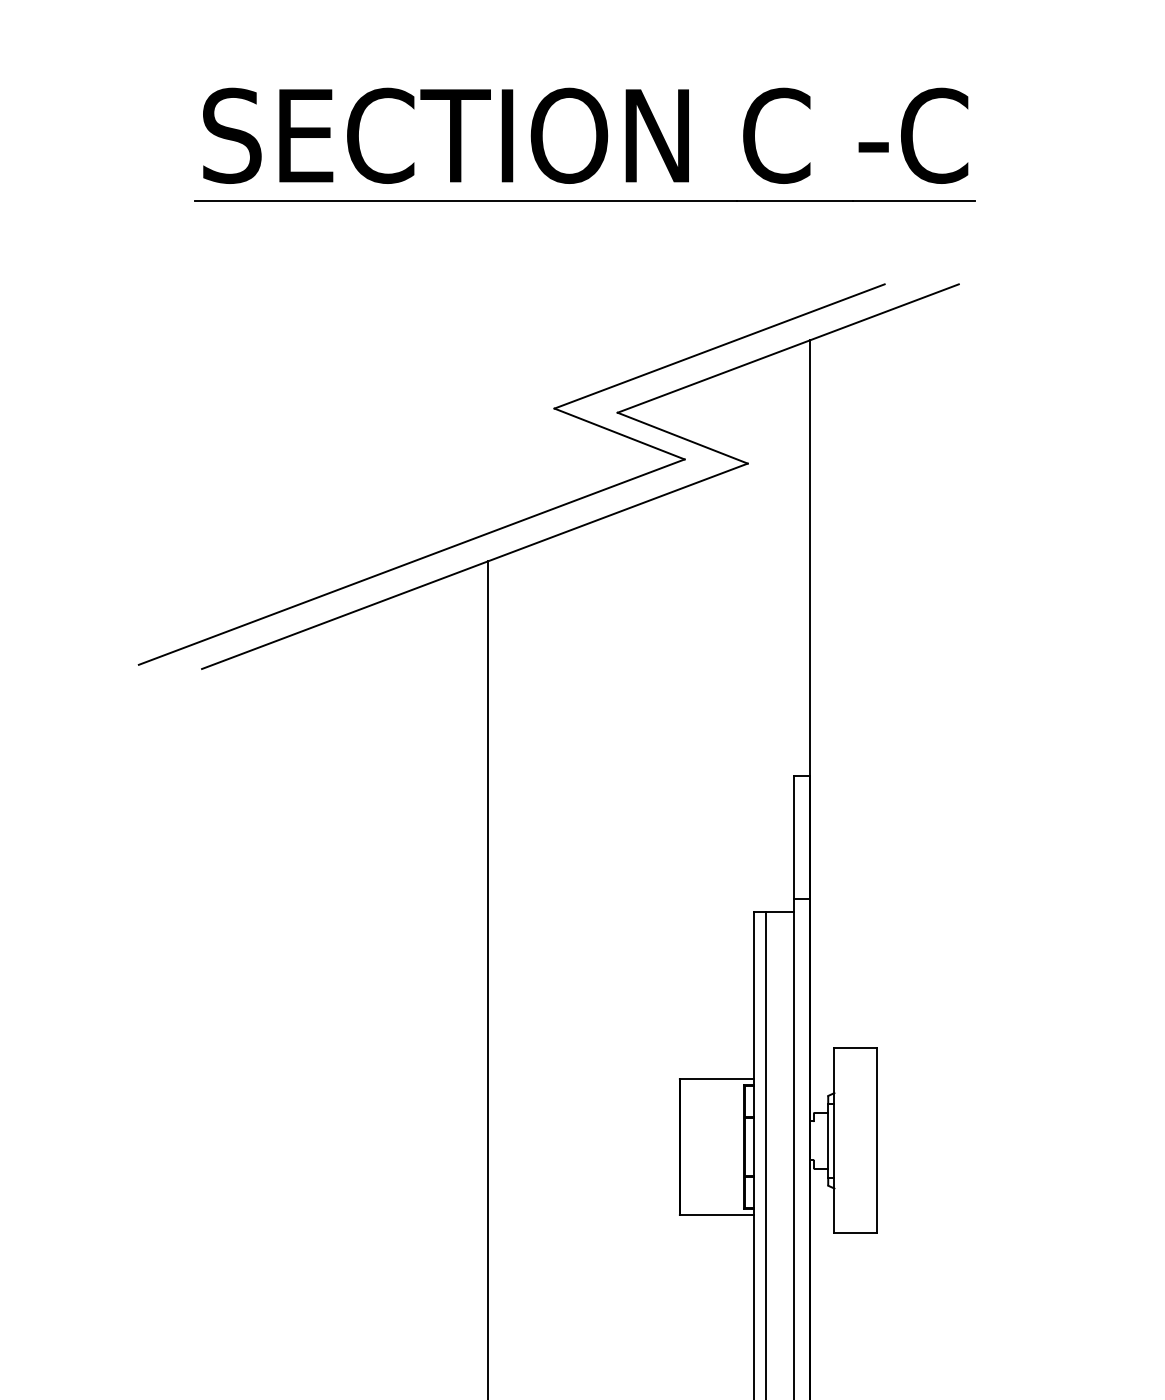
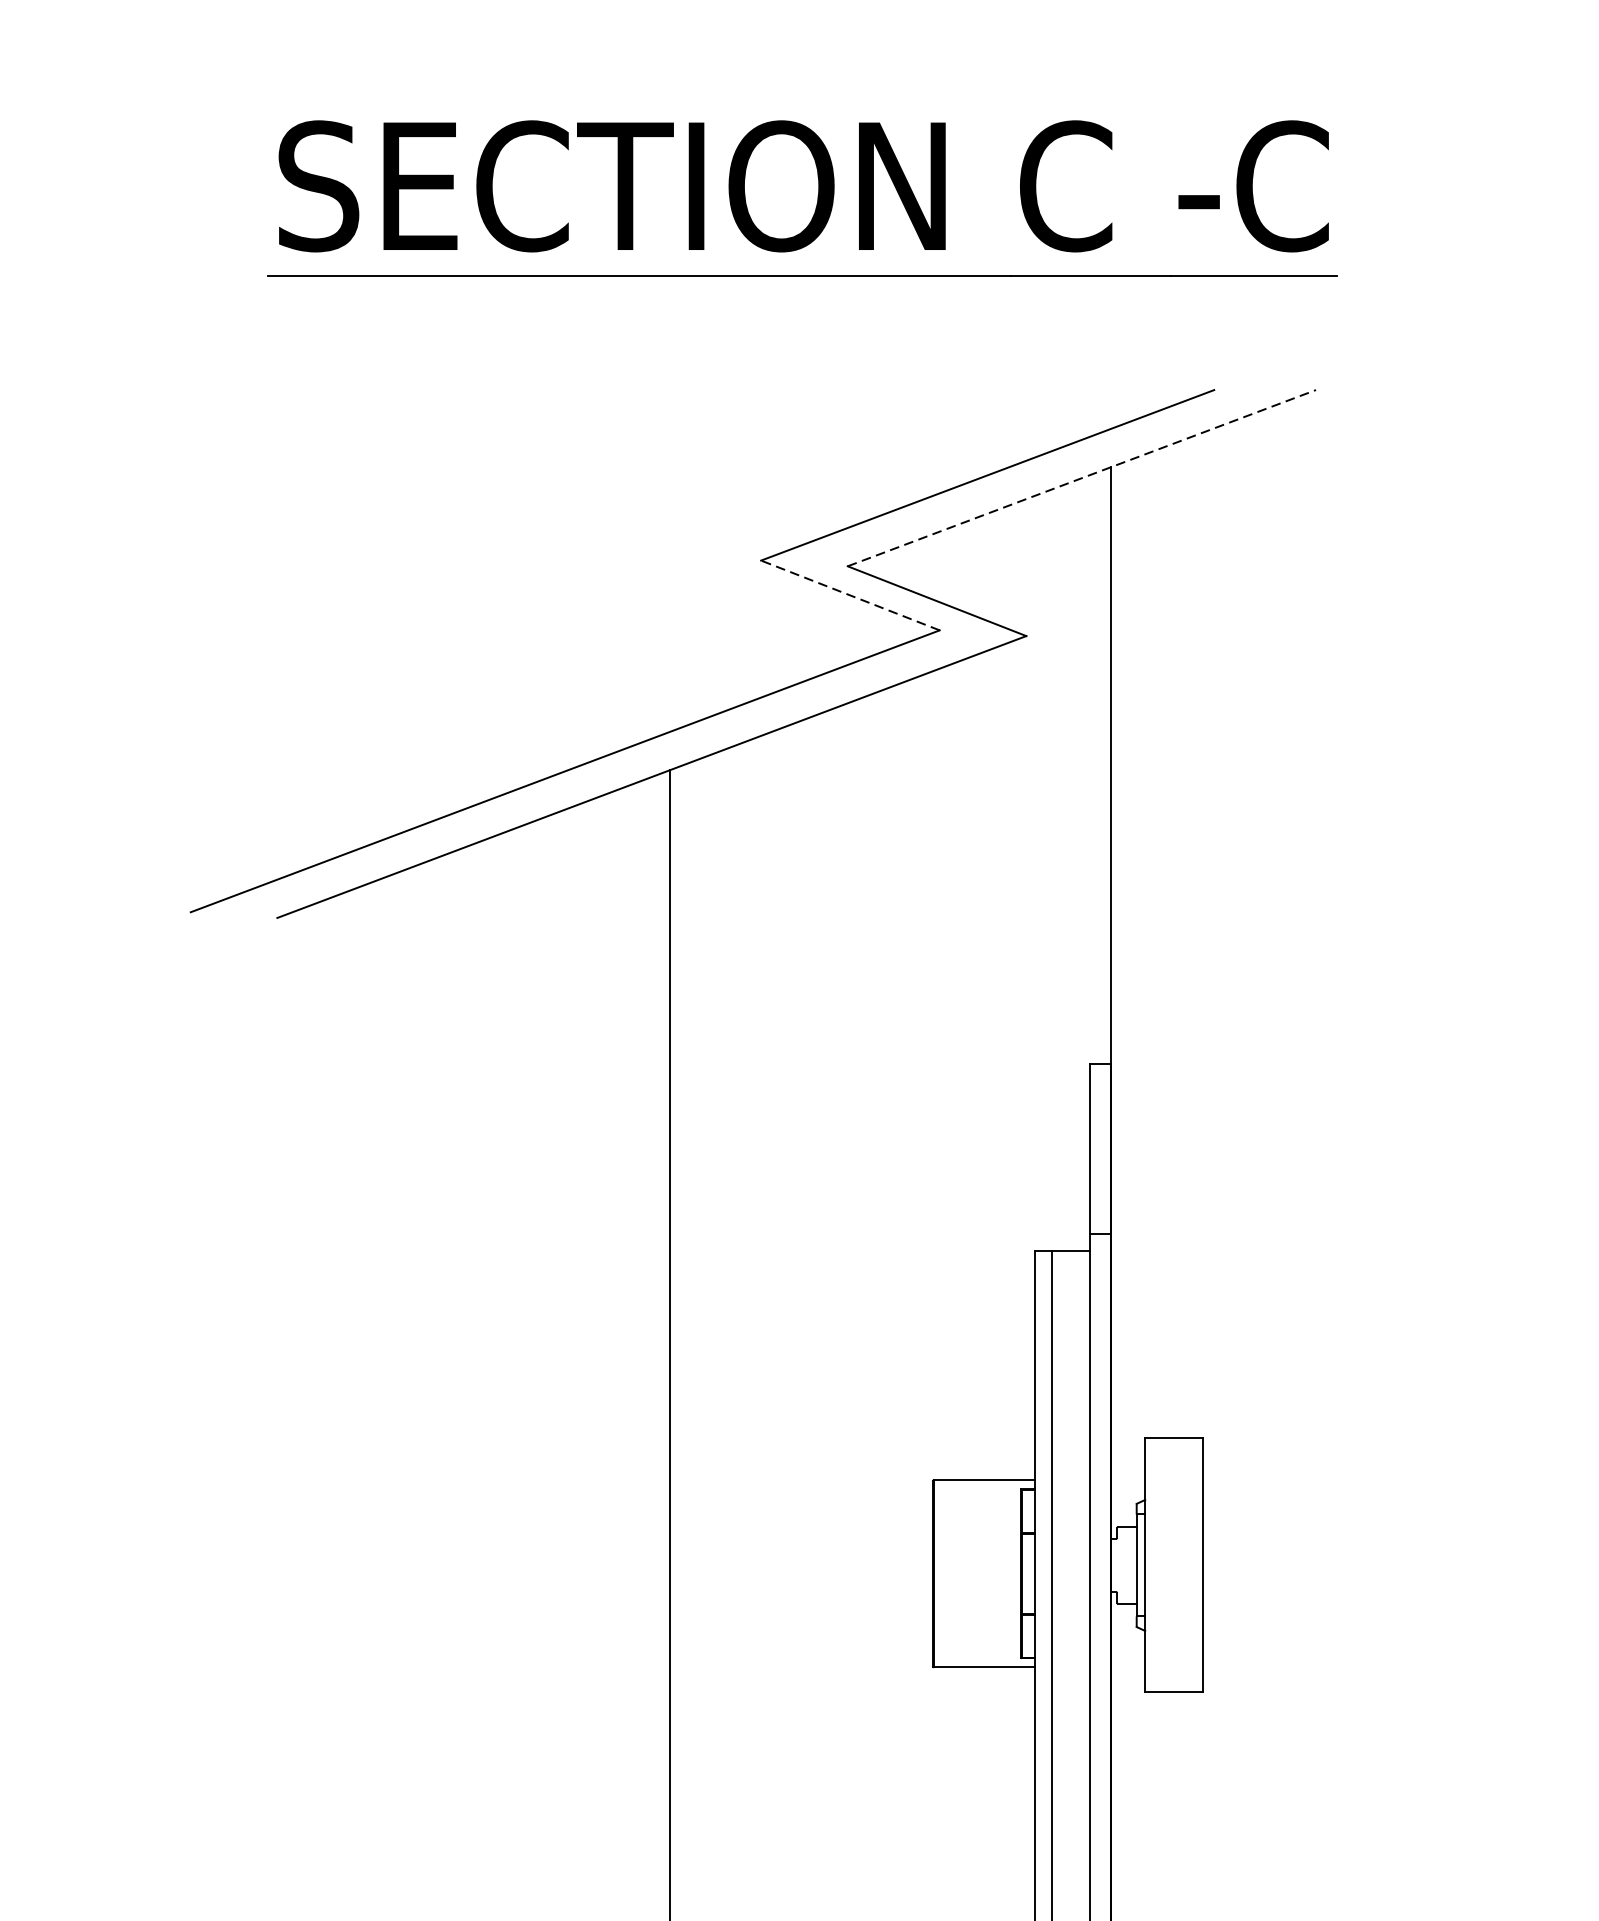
line: (788, 348) -> (1082, 478), solid -> dashed
line: (619, 434) -> (850, 596), solid -> dashed

